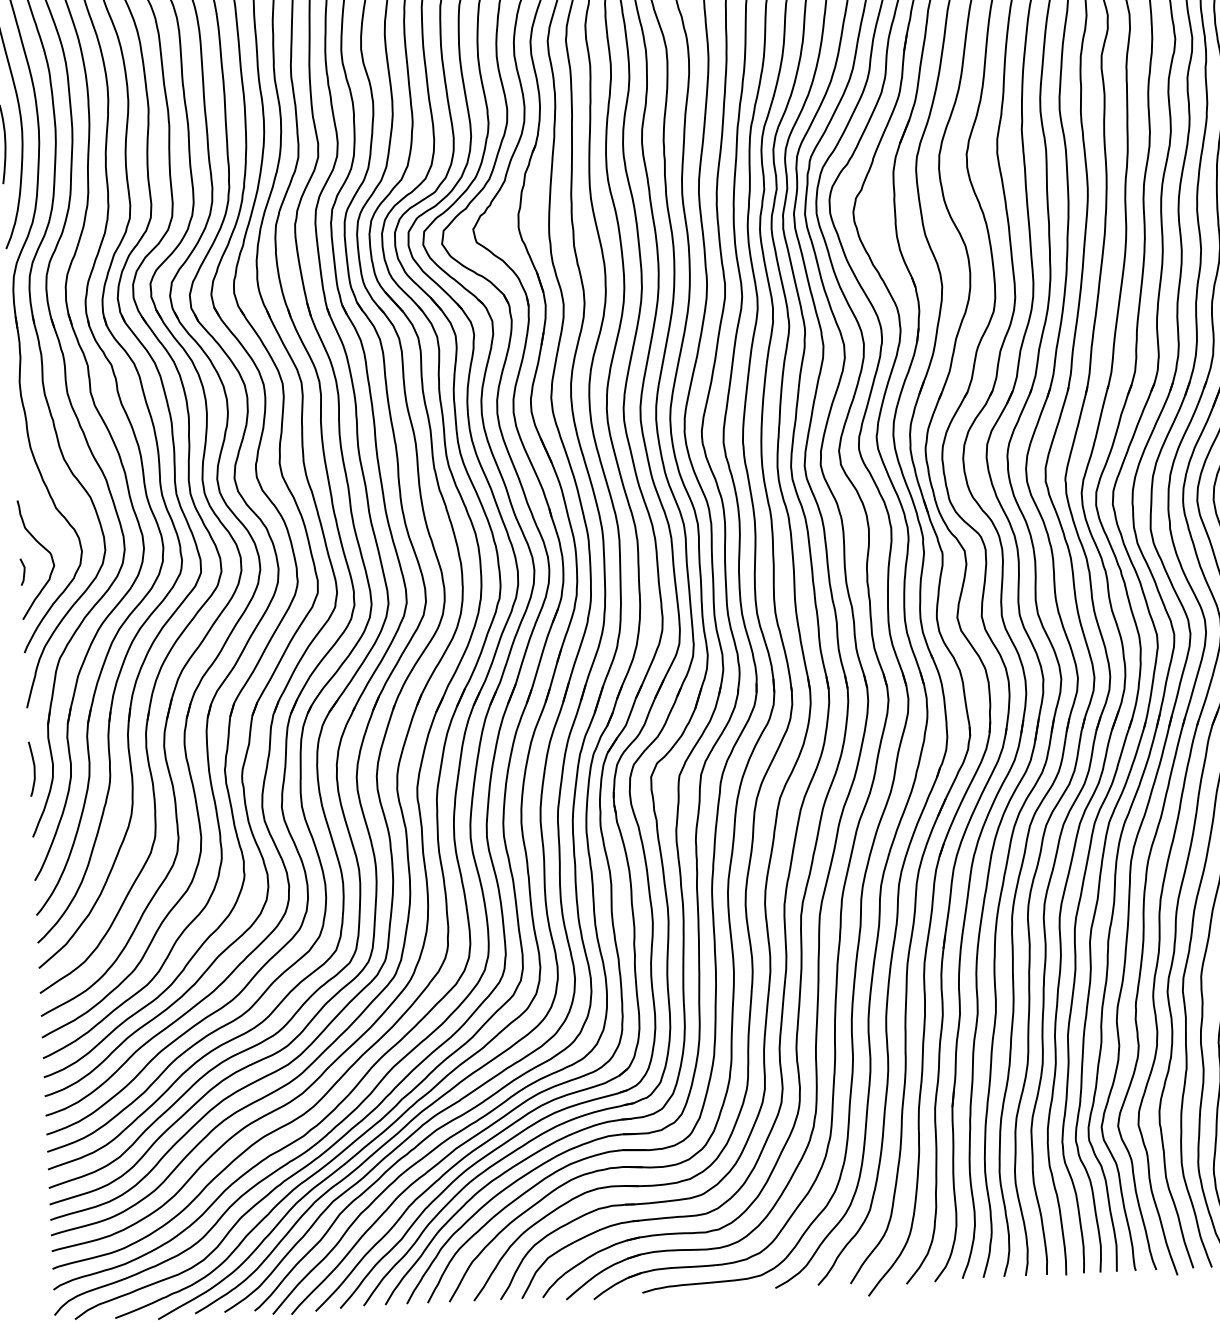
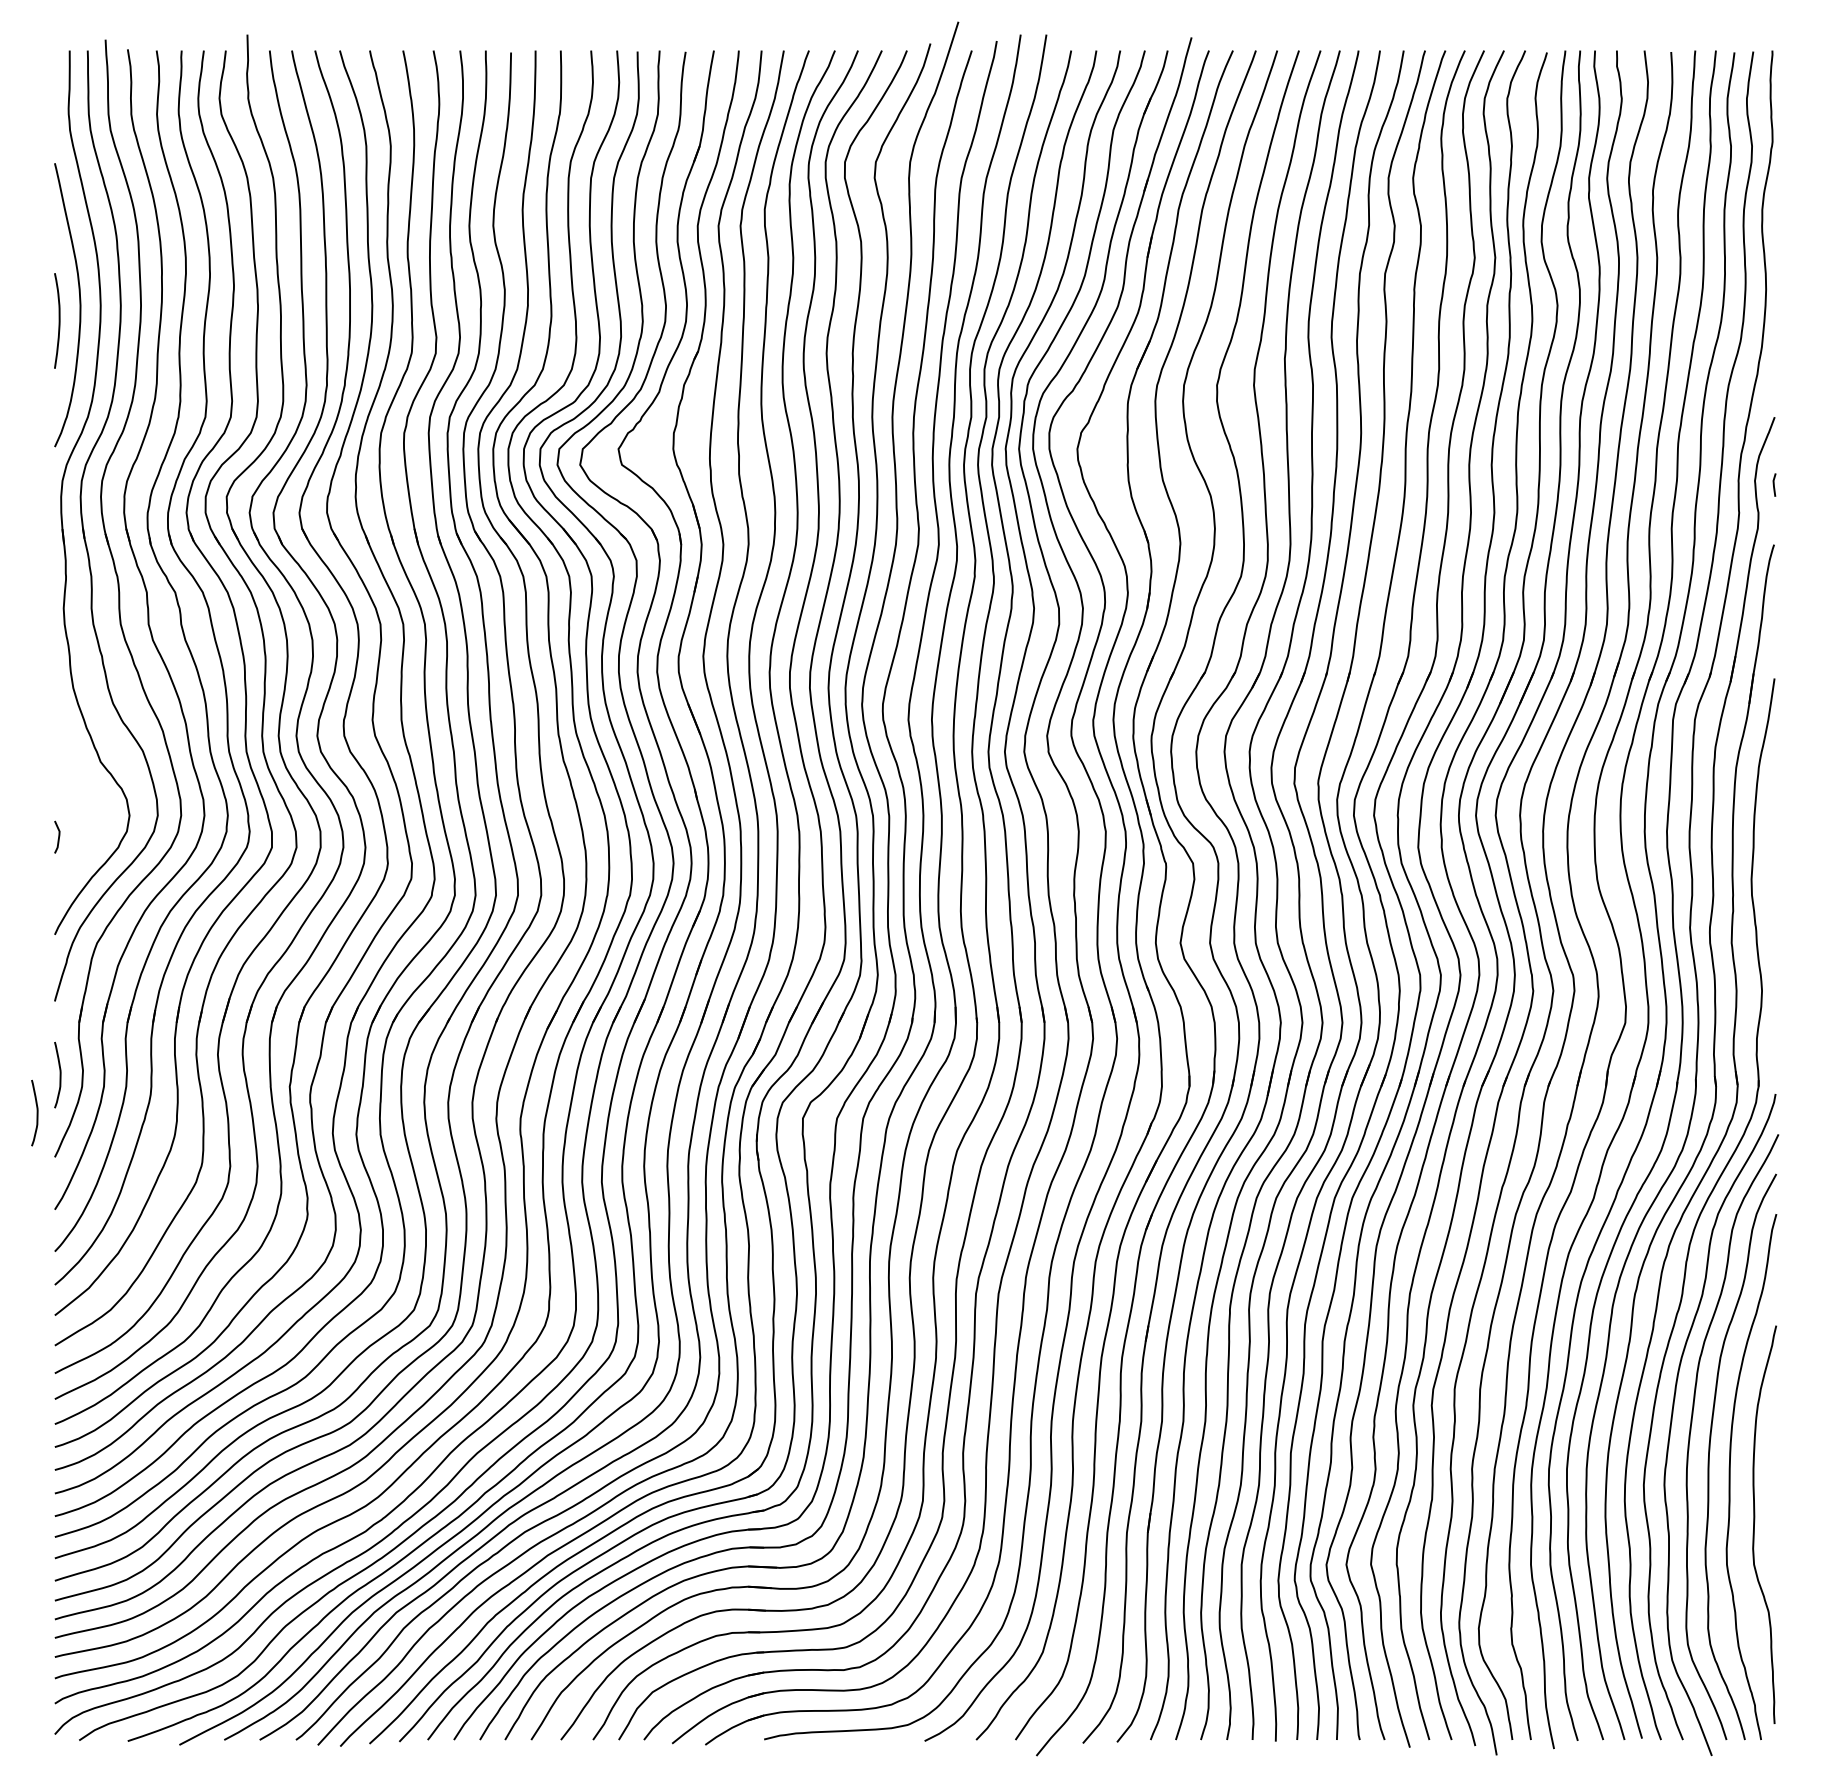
part: (45, 549) -> (85, 811), removed
curve: (16, 801) -> (36, 1113), added

